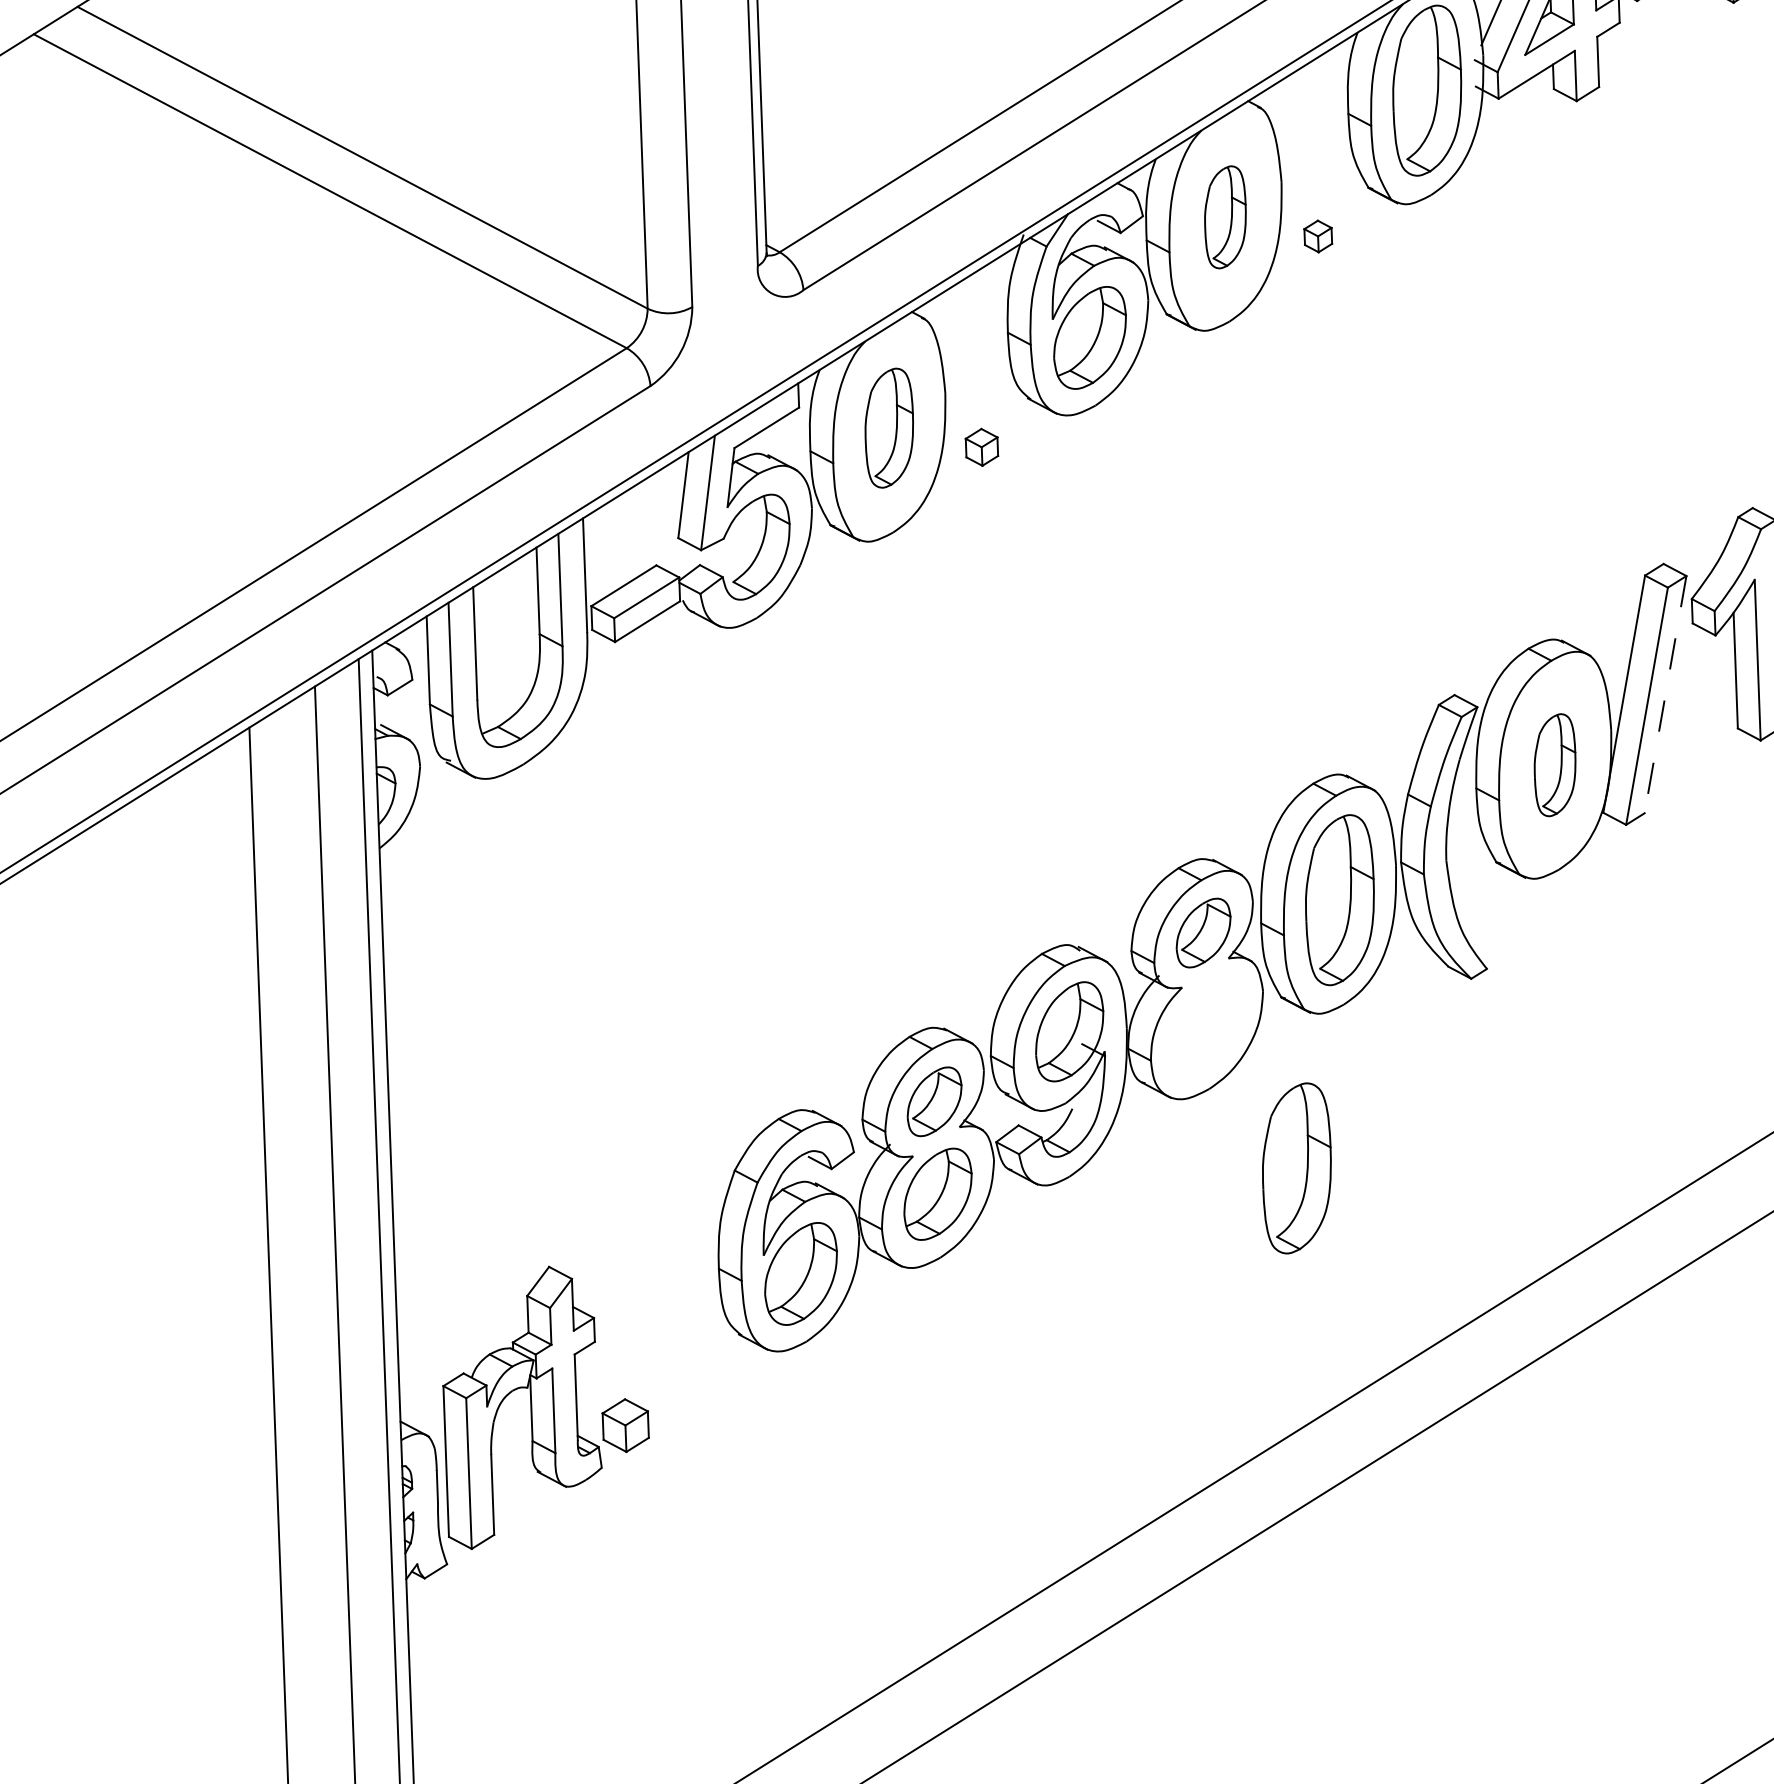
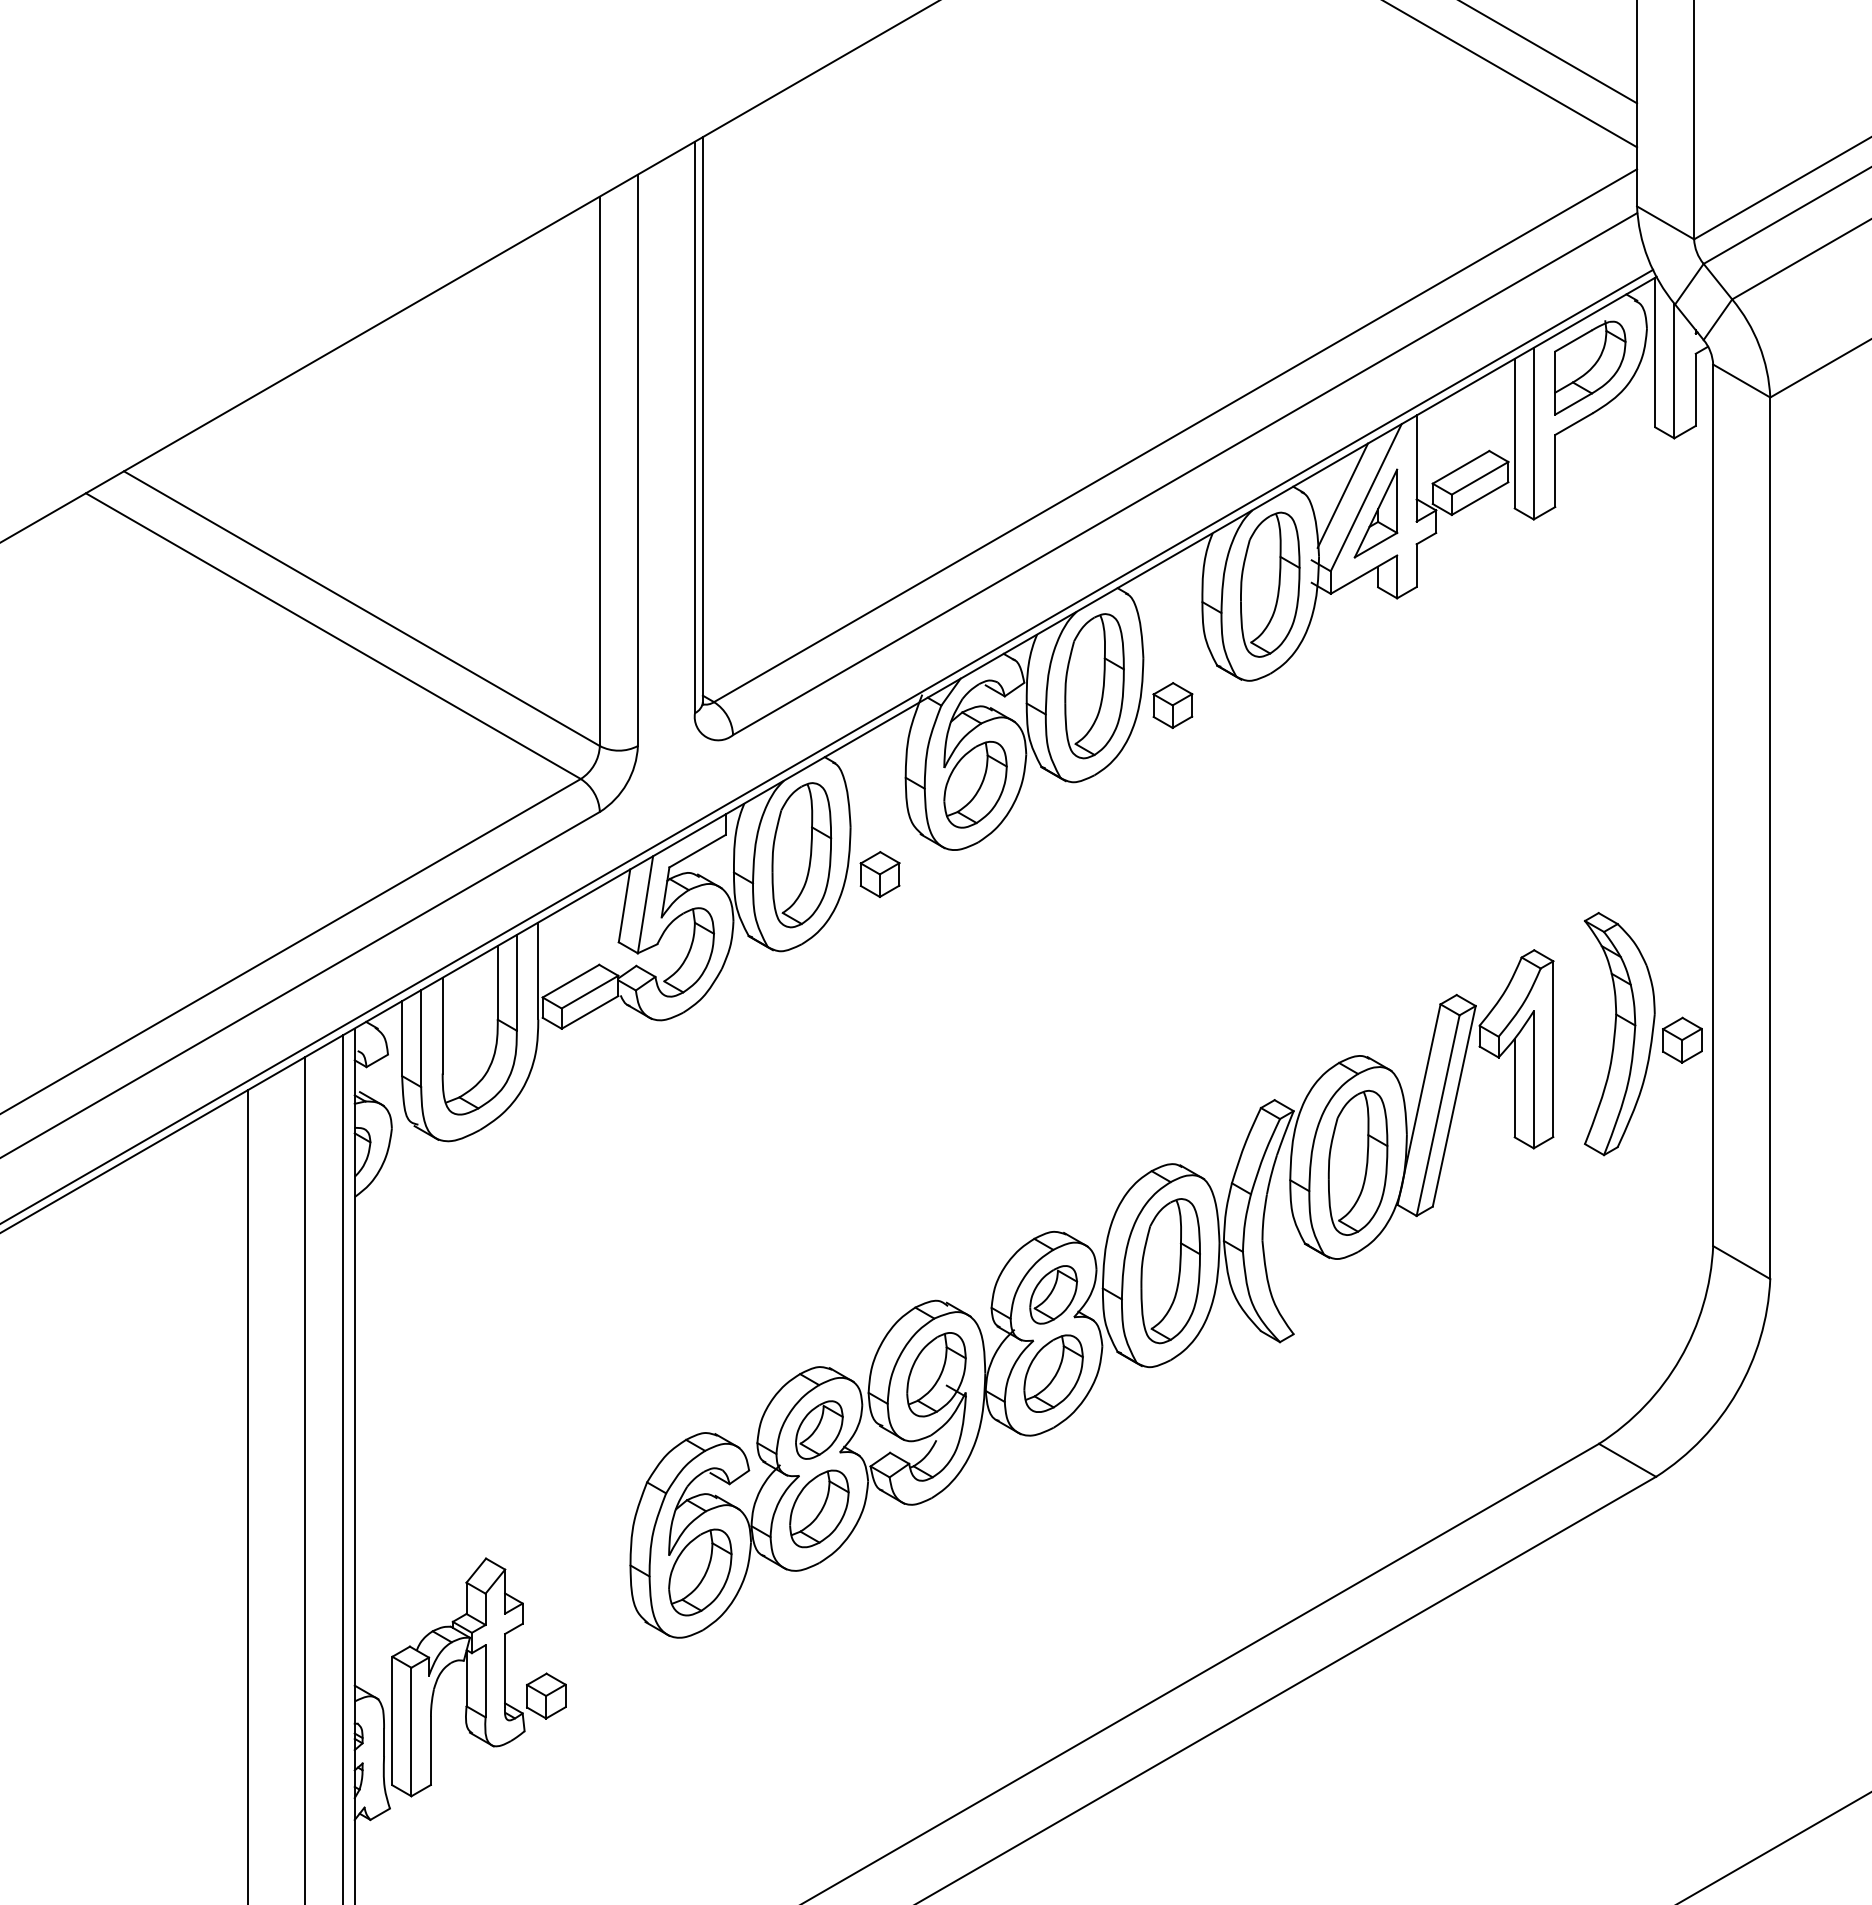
part: (1225, 217) -> (1094, 686), size x1.67
part: (1317, 236) -> (1172, 705), size x1.67
part: (888, 428) -> (801, 855), size x1.43
part: (981, 447) -> (879, 874), size x1.43
line: (1665, 694) -> (1454, 1106), dashed -> solid
part: (1554, 764) -> (1357, 1162), size x1.67
part: (1206, 1025) -> (1053, 1373), added
part: (1296, 1168) -> (1125, 1498), removed

